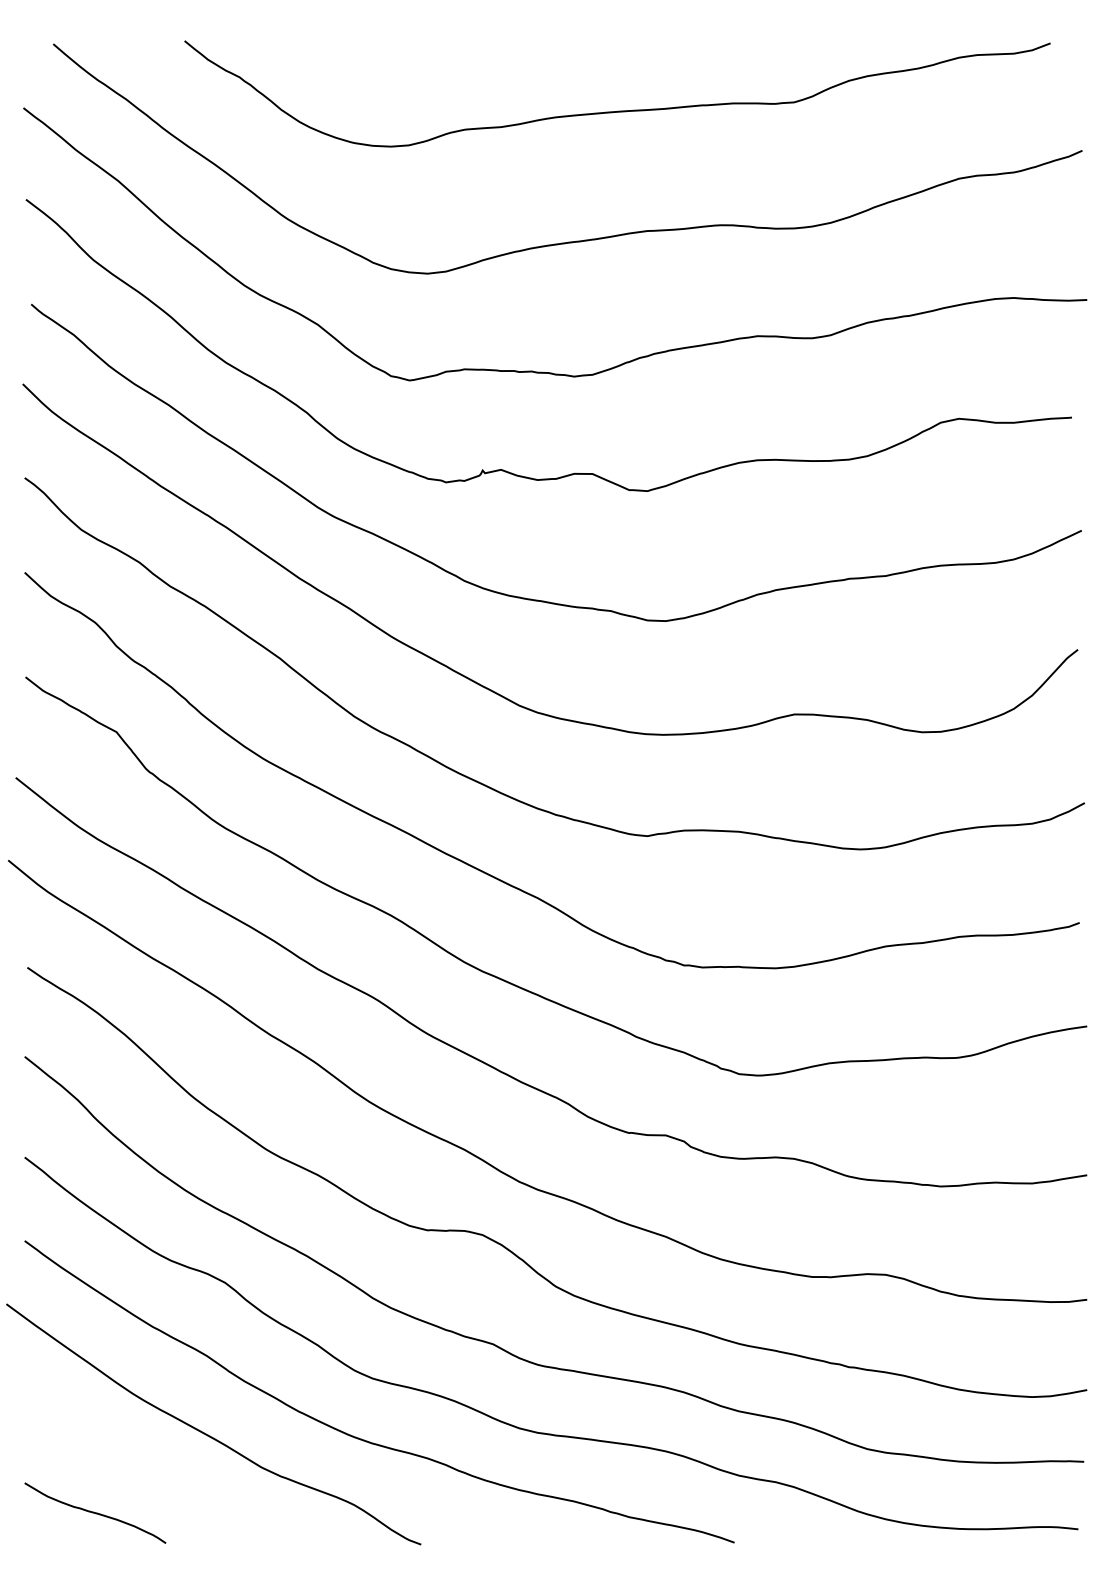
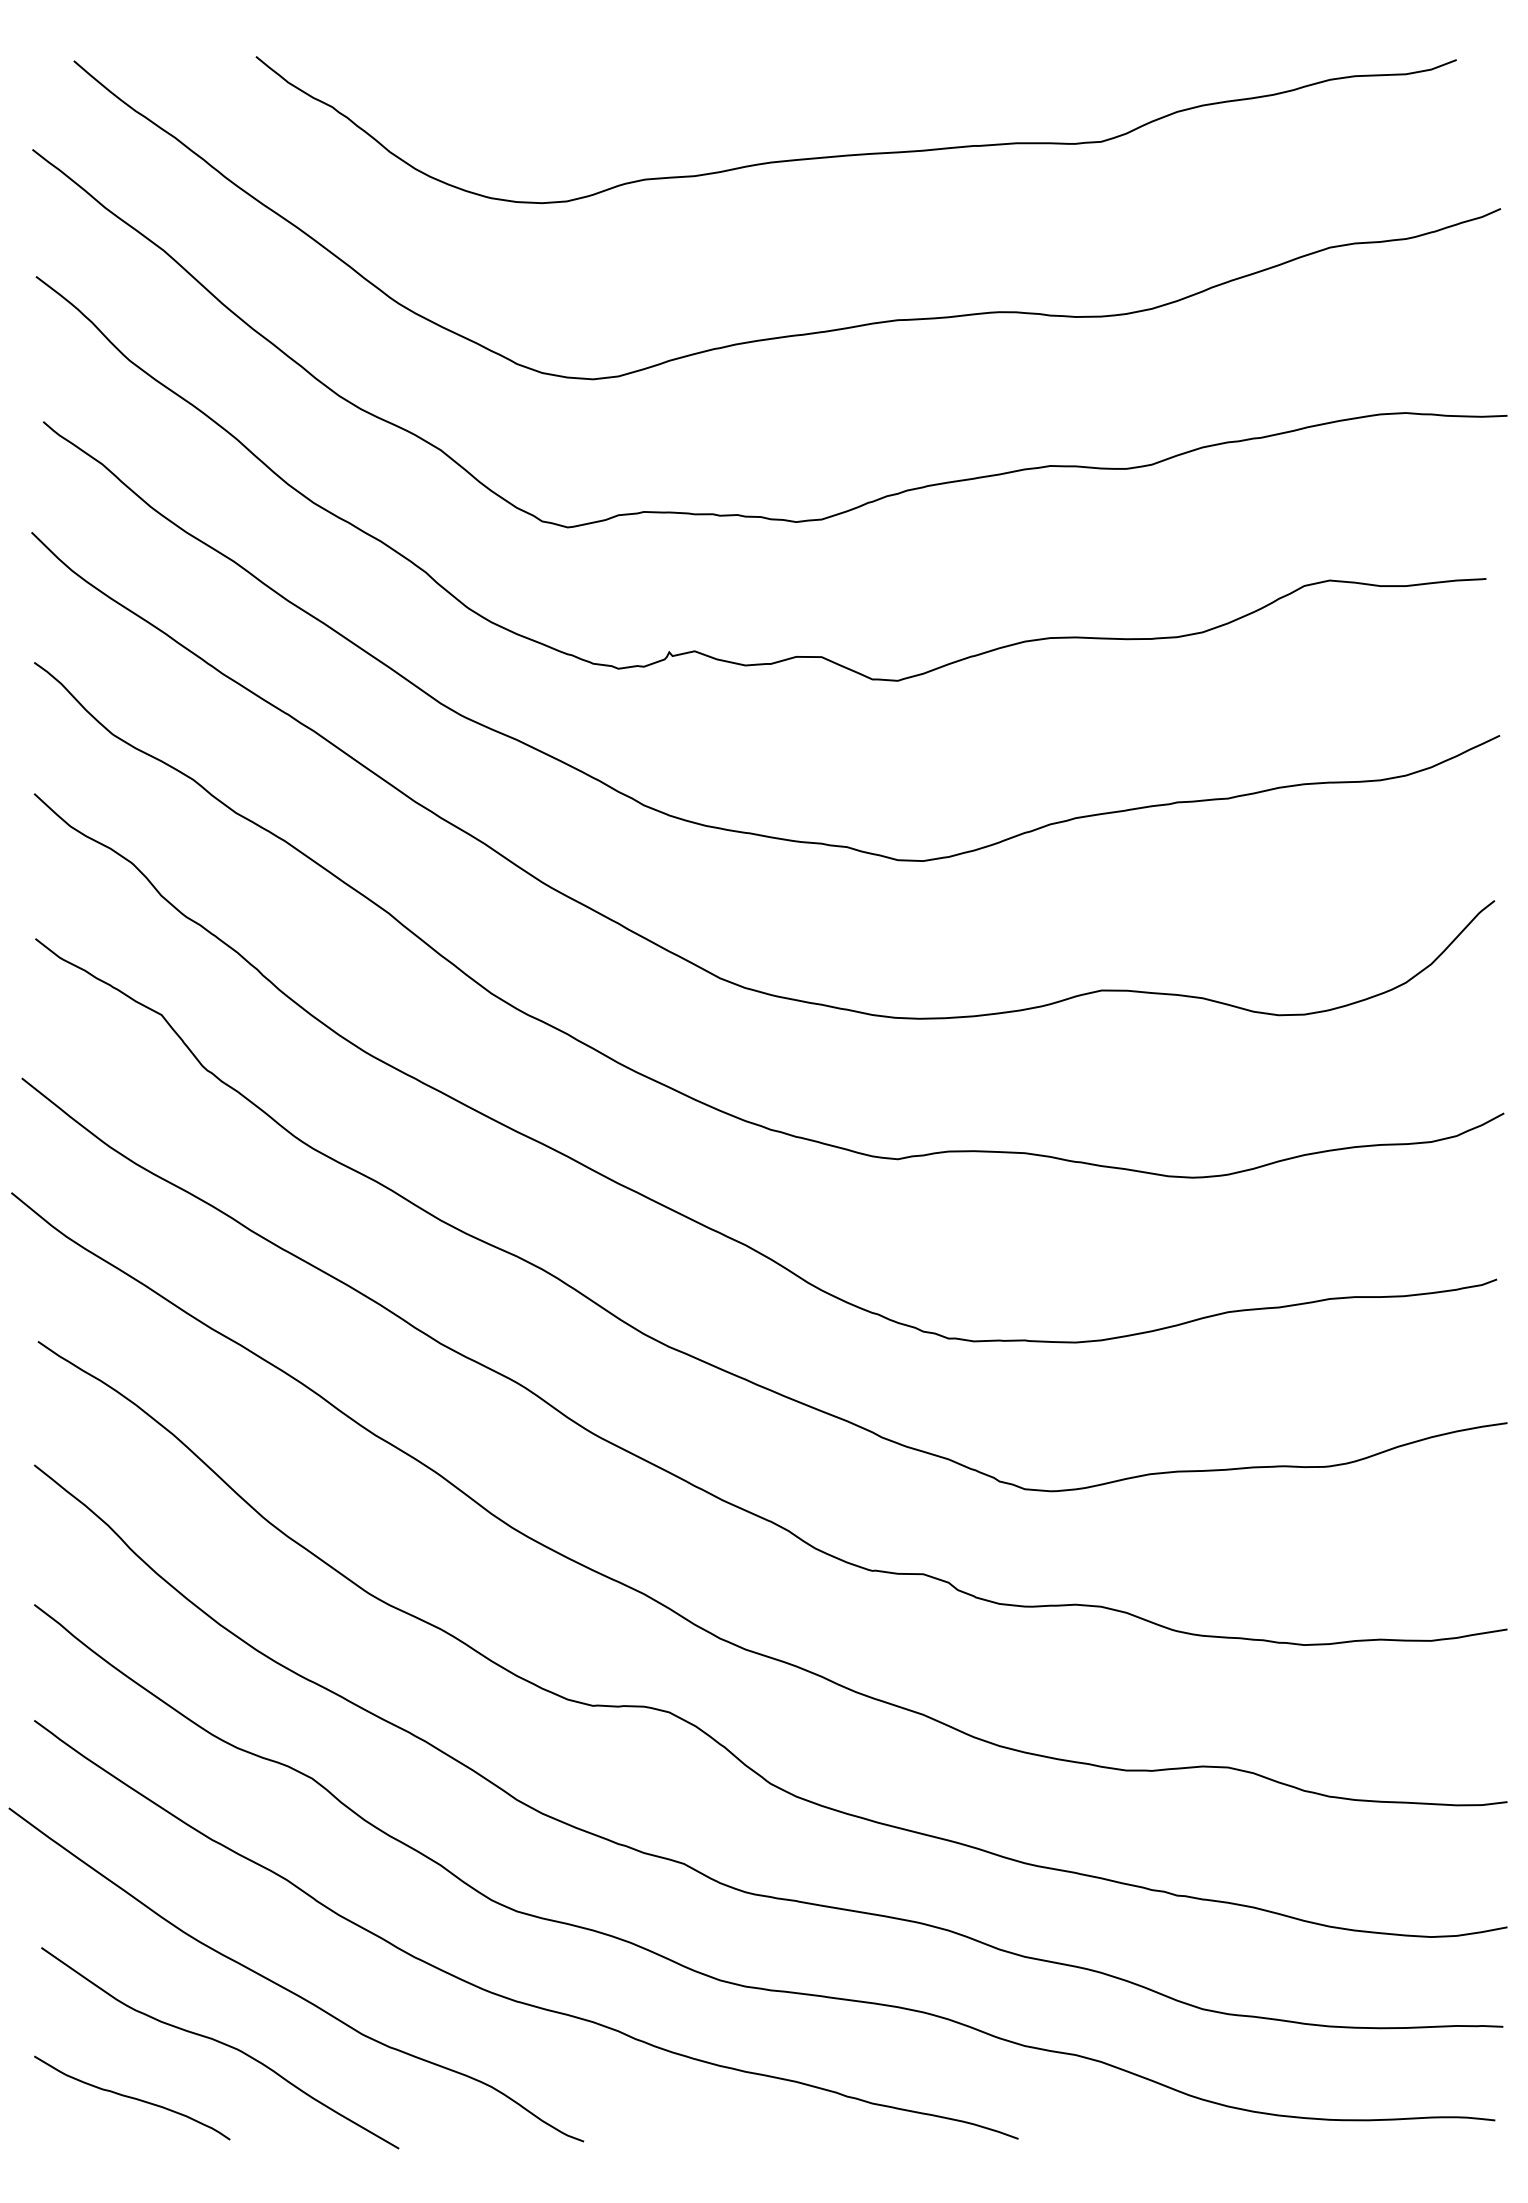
curve: (159, 1474) -> (221, 2044), added

